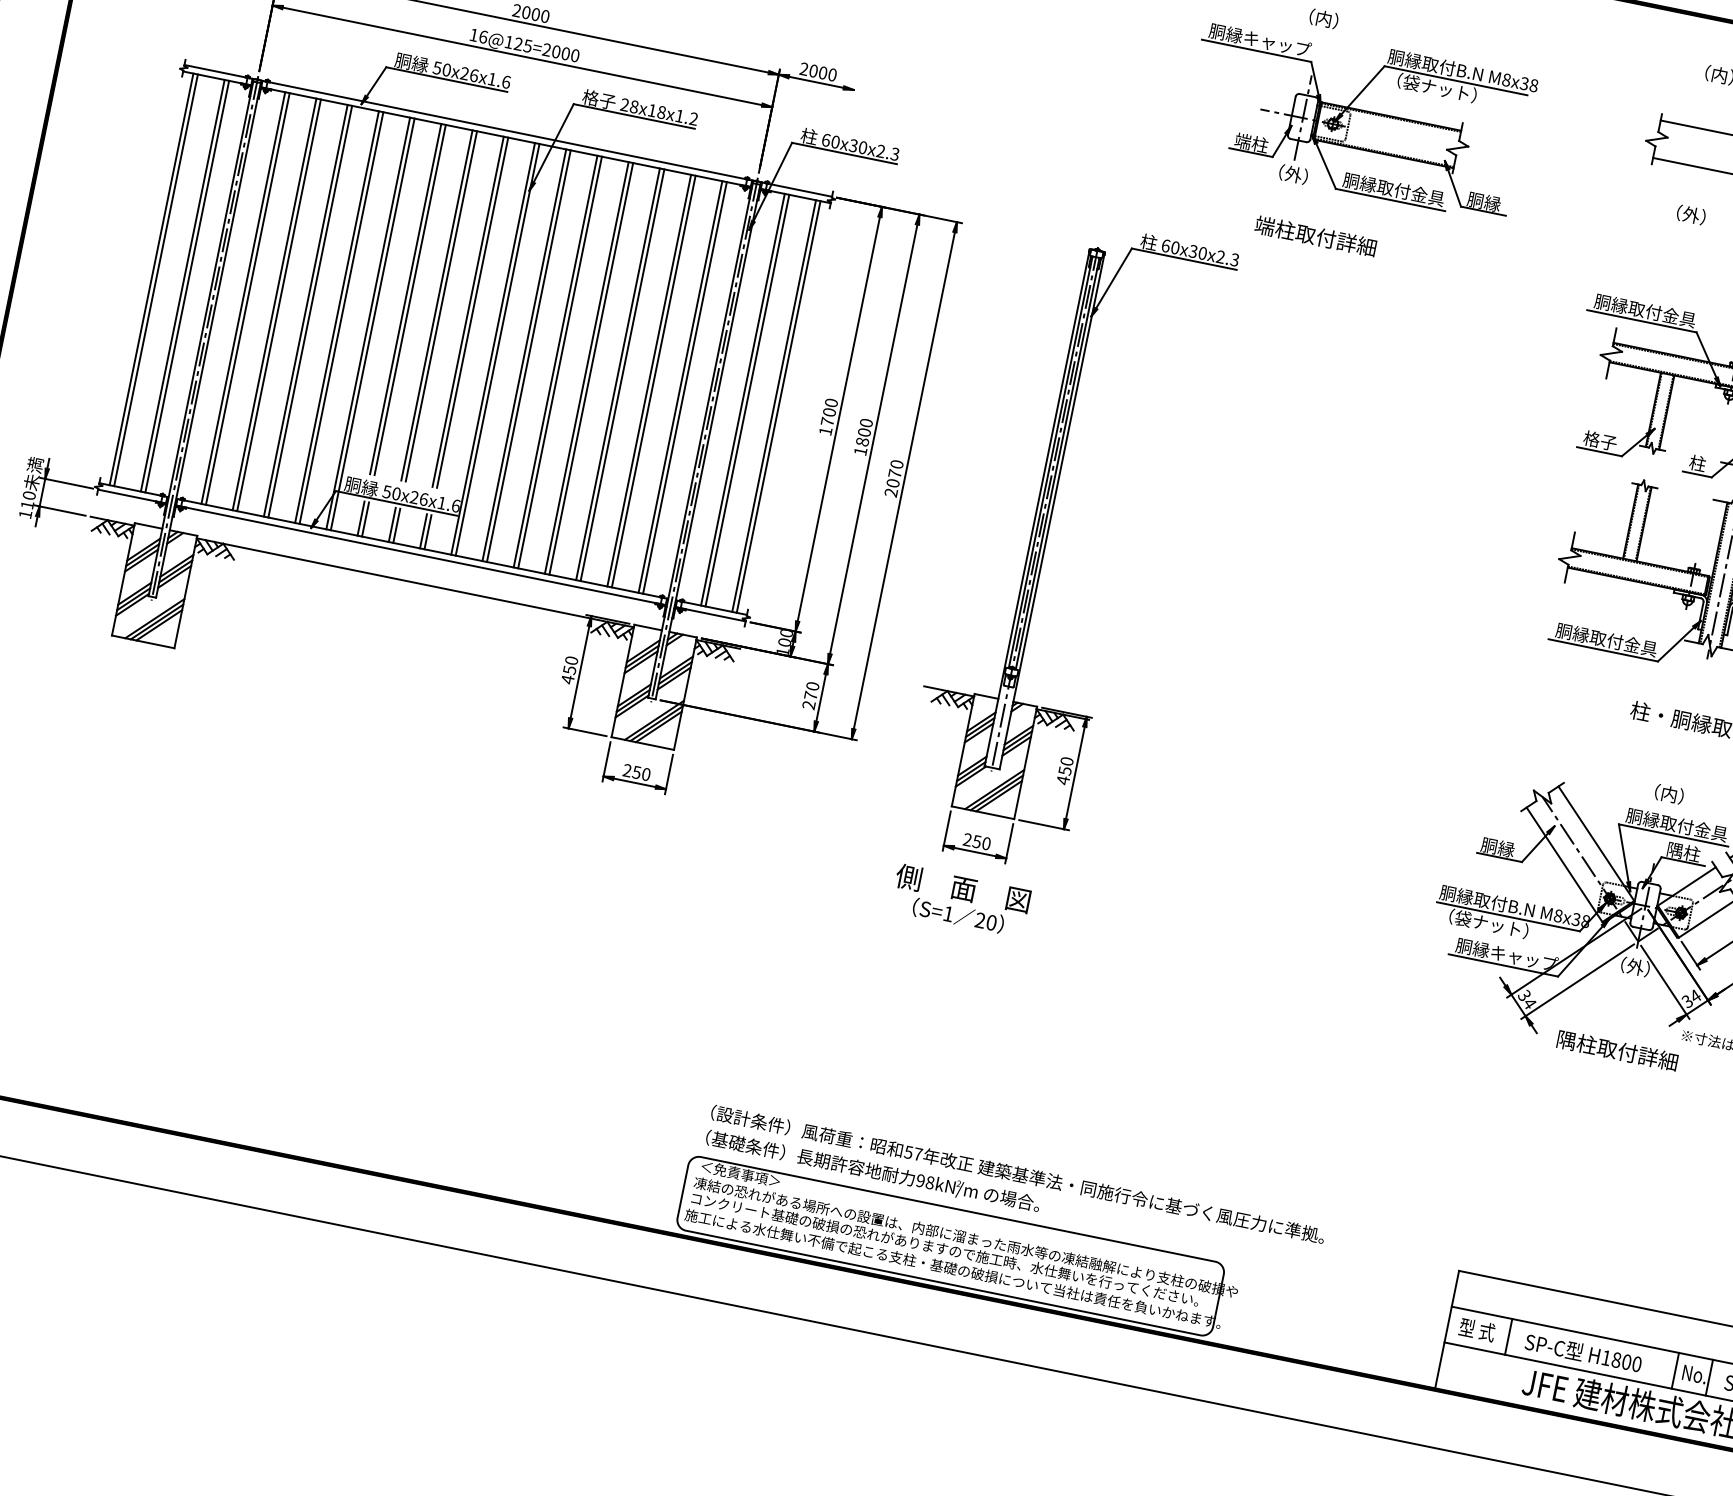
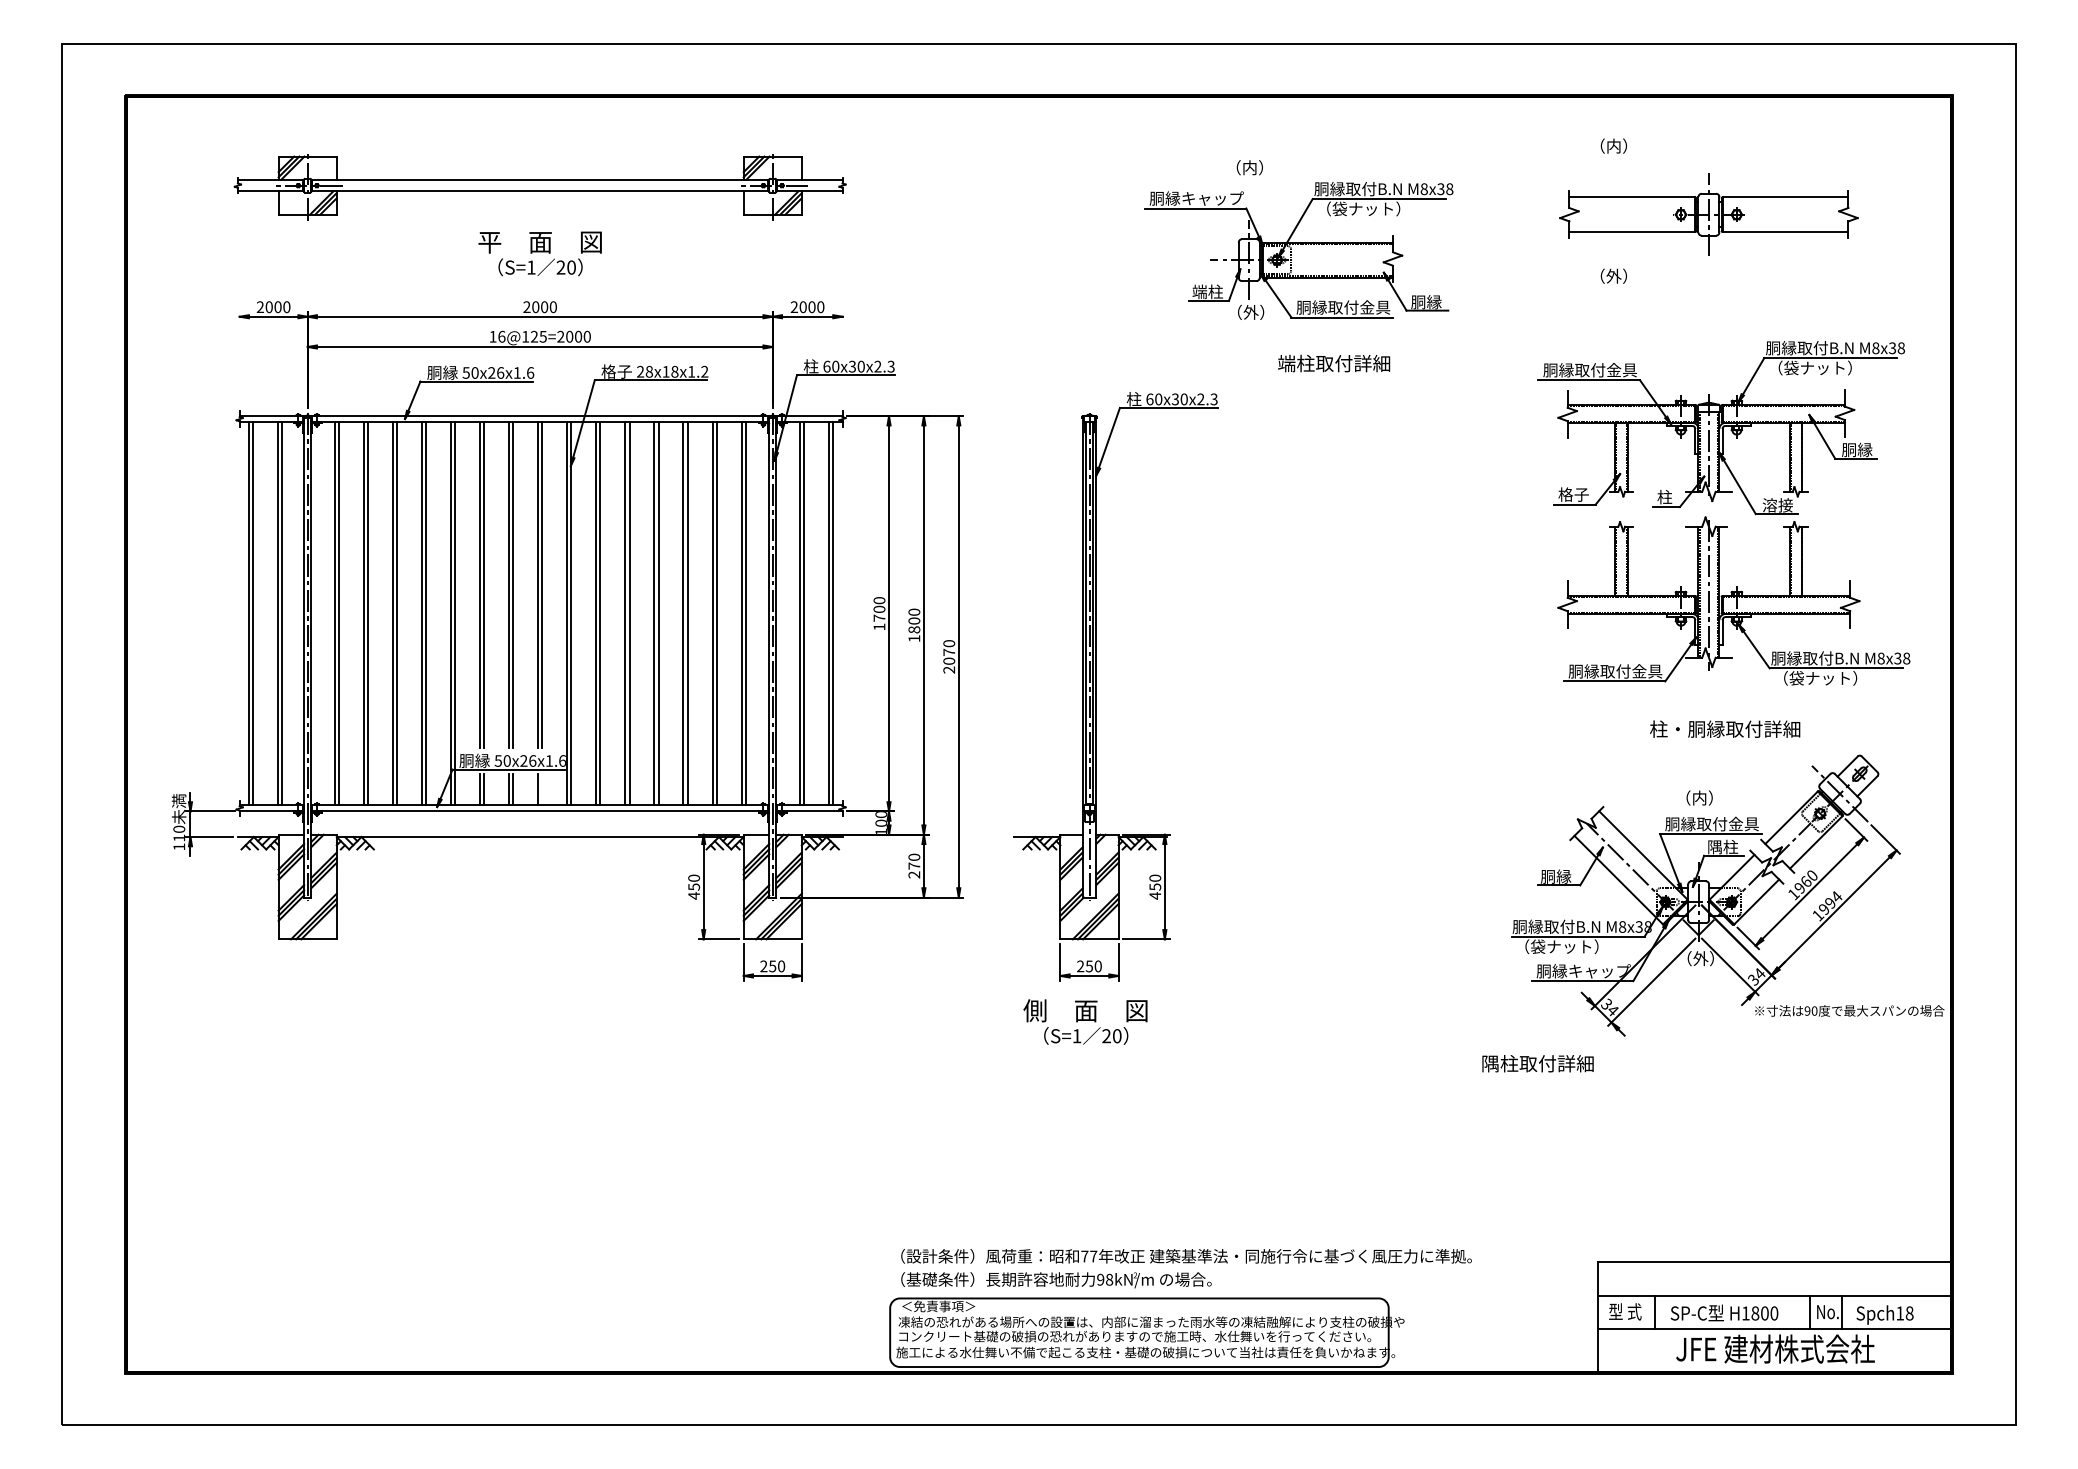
text: (1316, 236) -> (1334, 363), moved
line: (428, 532) -> (542, 789), removed
text: (1617, 1050) -> (1537, 1063), moved
text: (908, 1152) -> (1084, 1256), 57 -> 77

